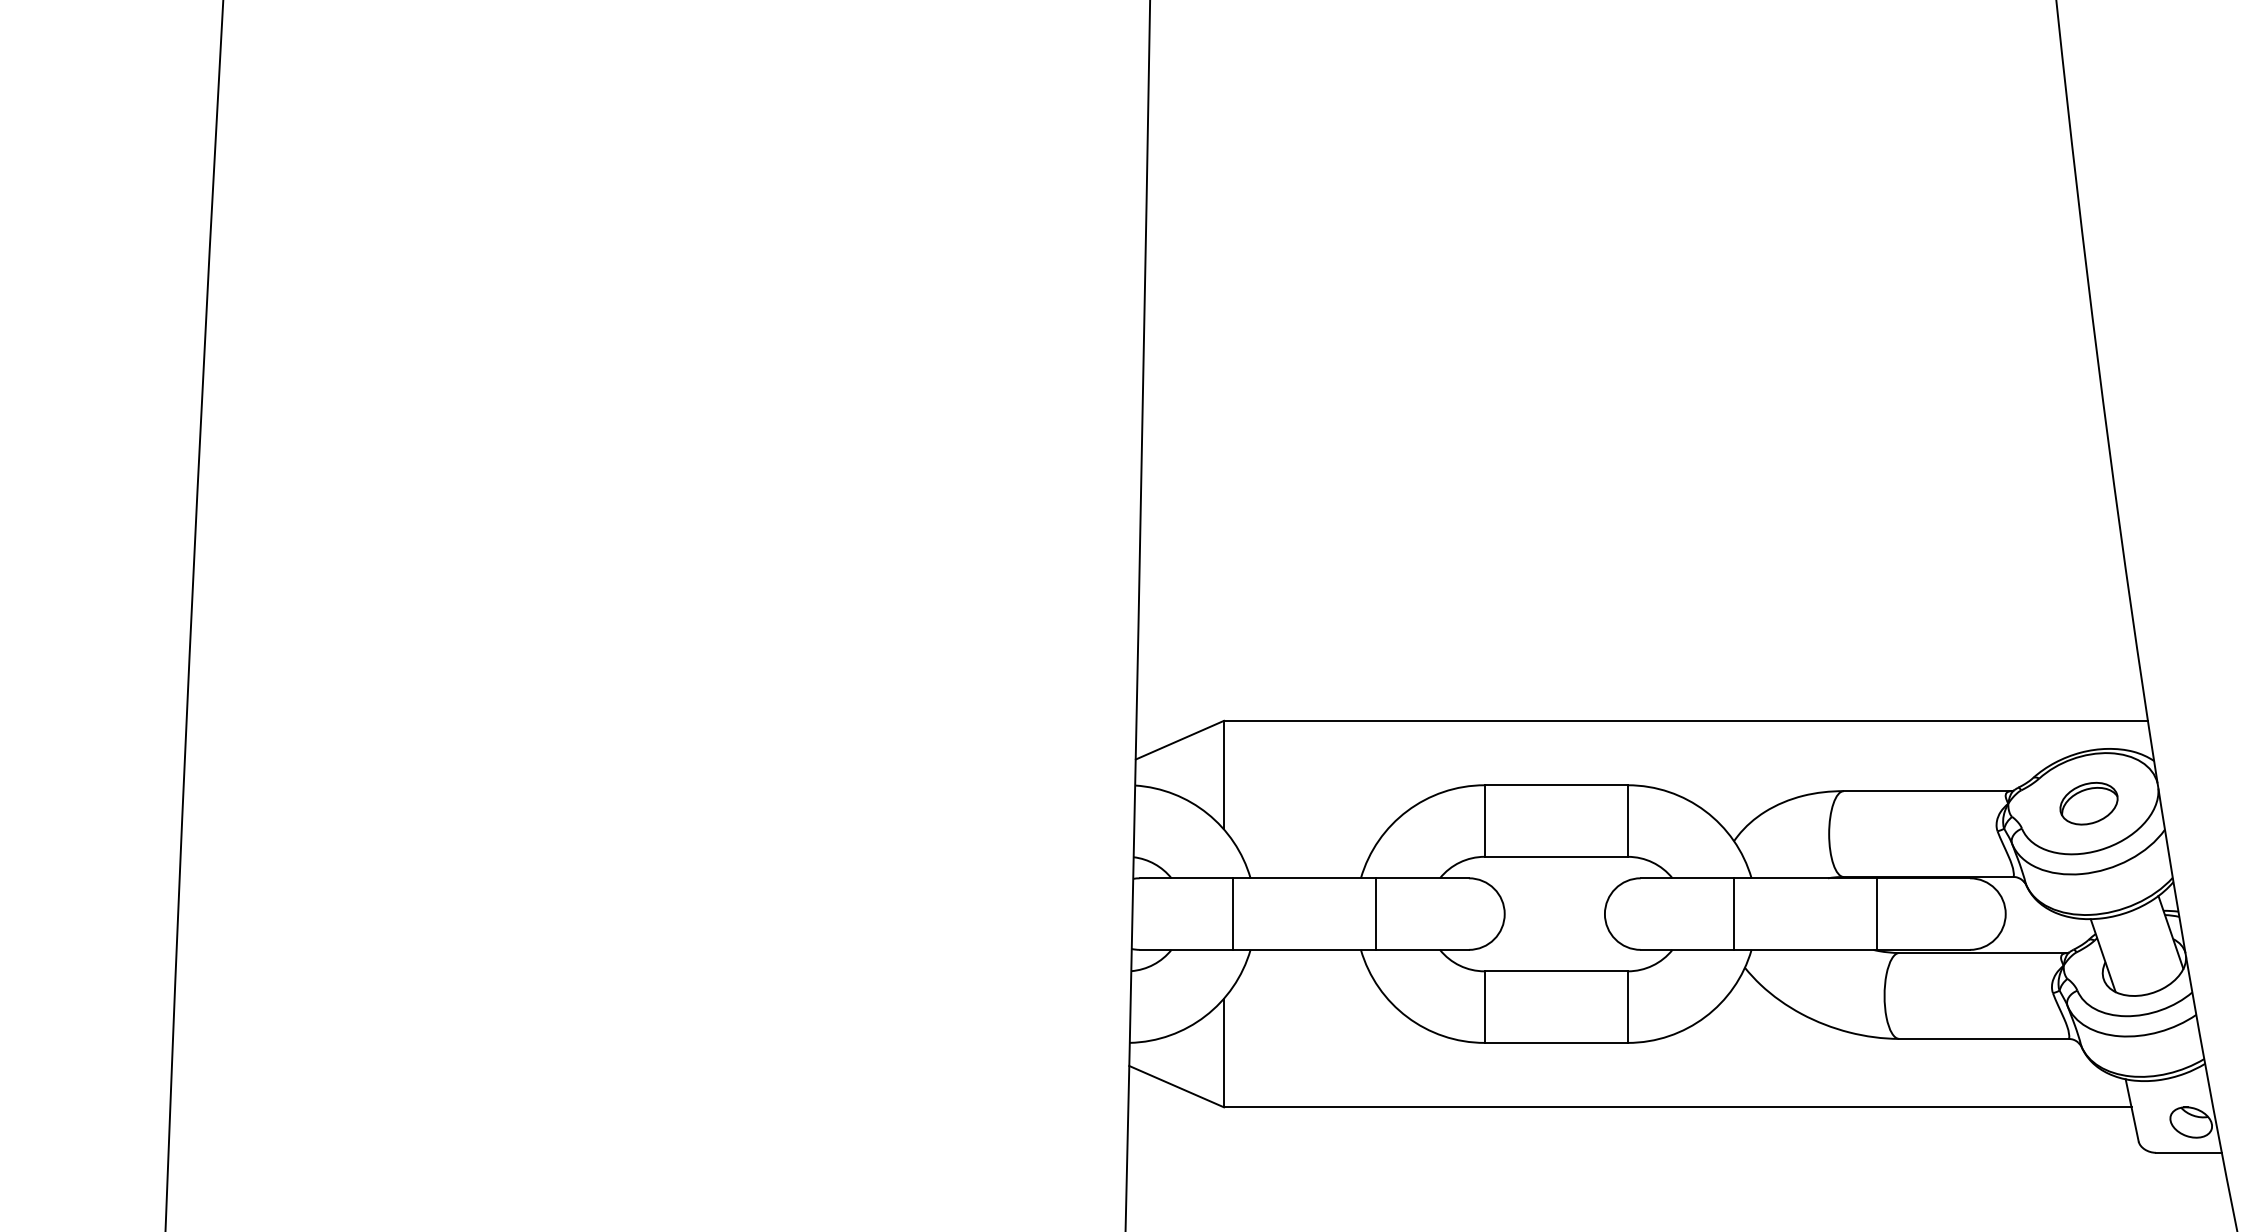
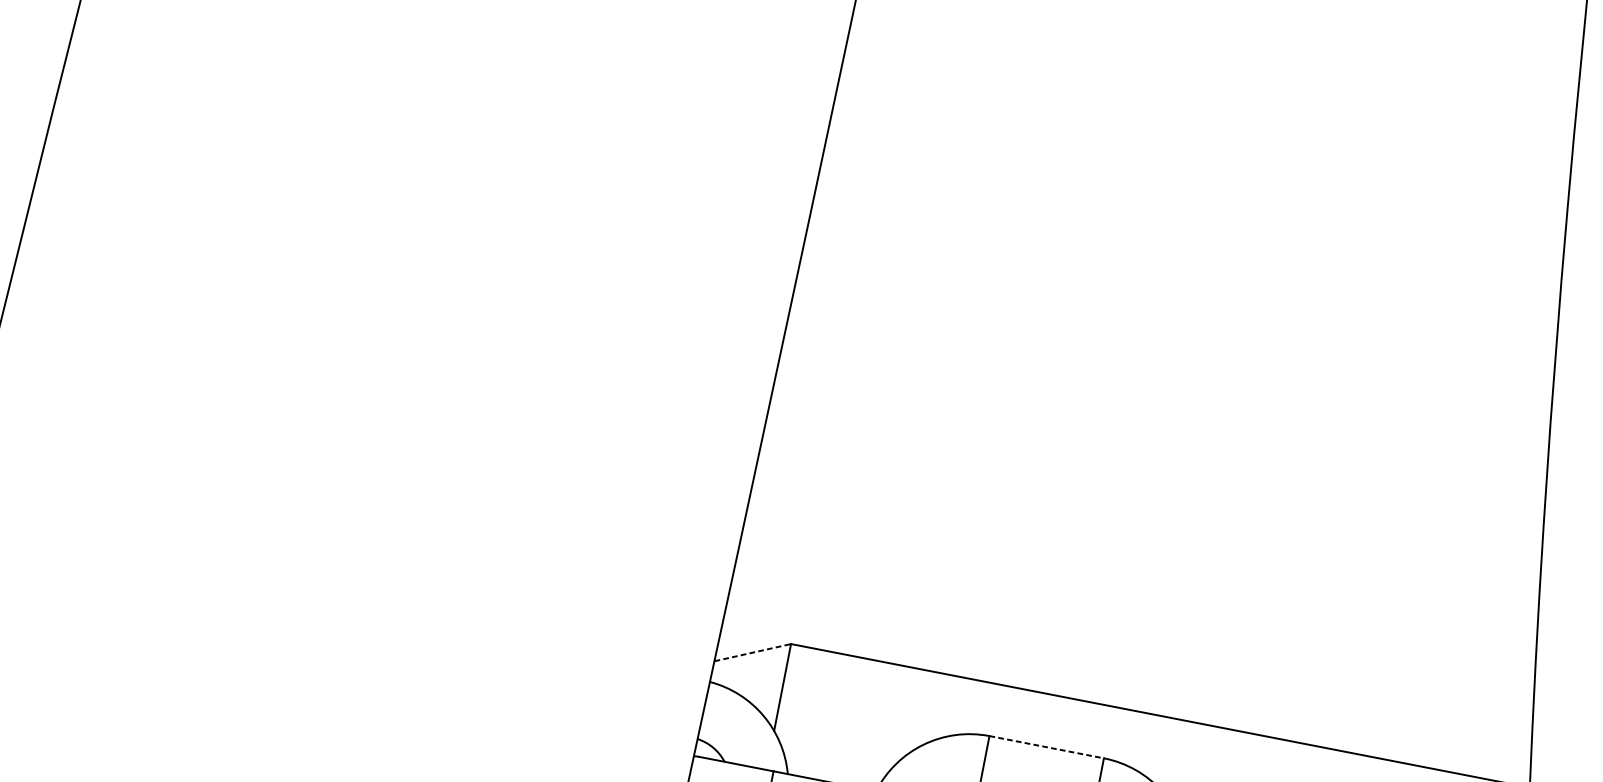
line: (1180, 739) -> (753, 652), solid -> dashed
line: (1556, 785) -> (1046, 747), solid -> dashed

